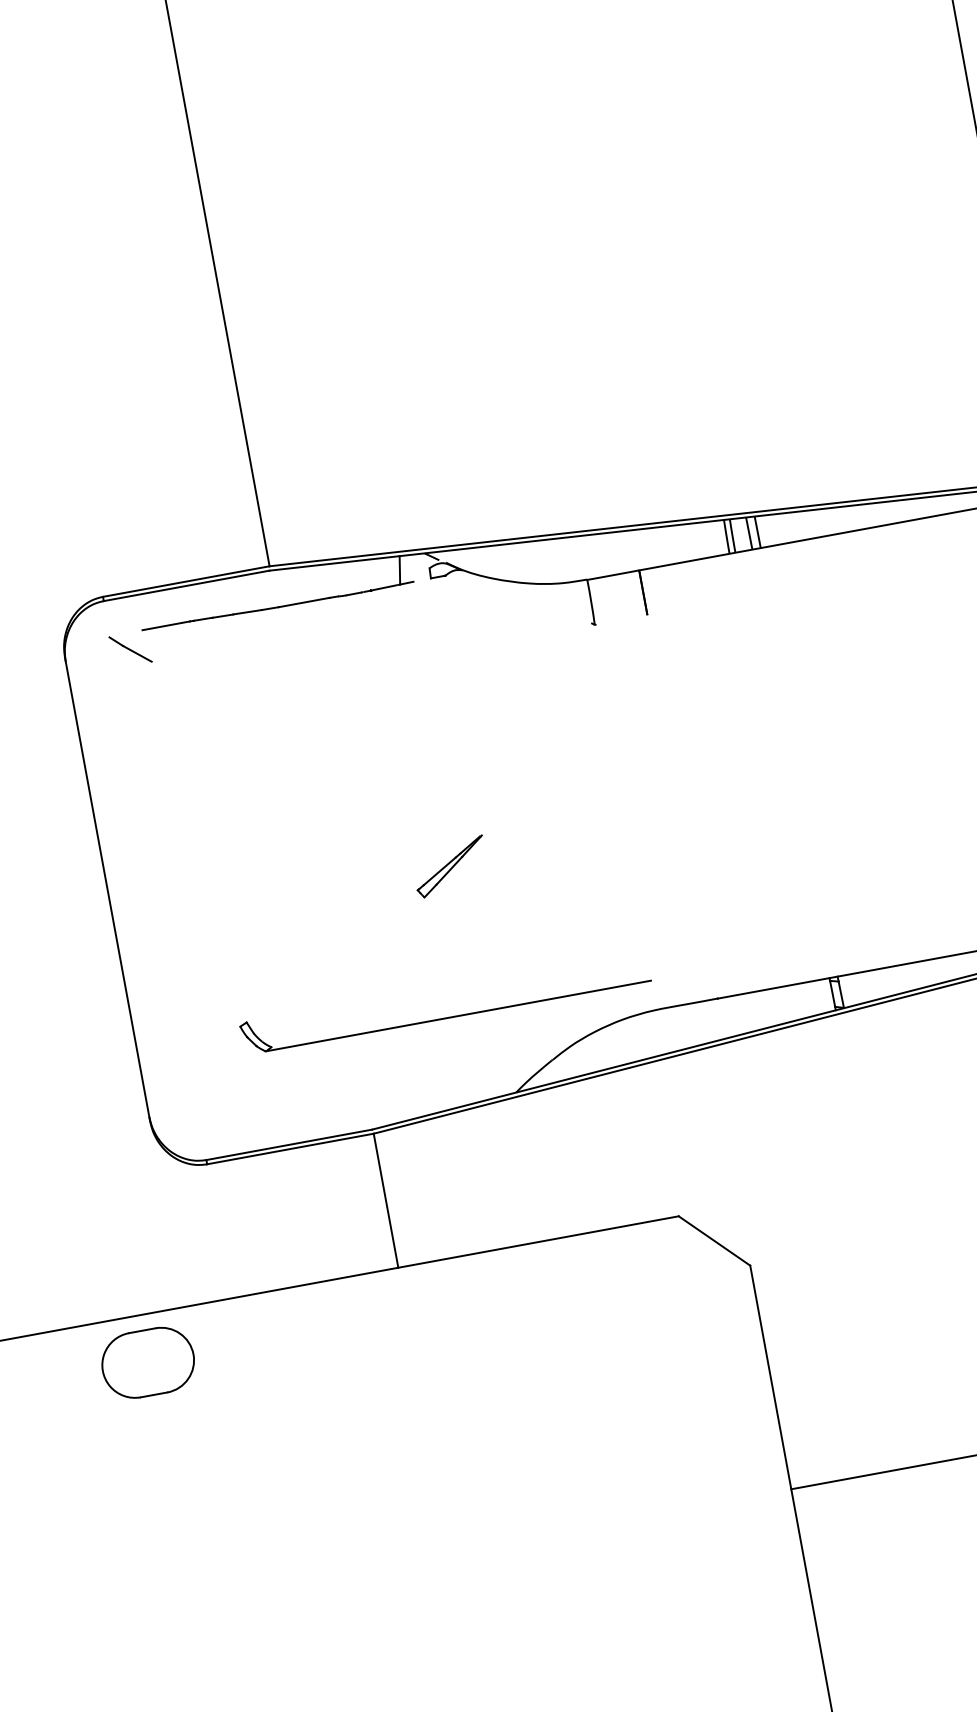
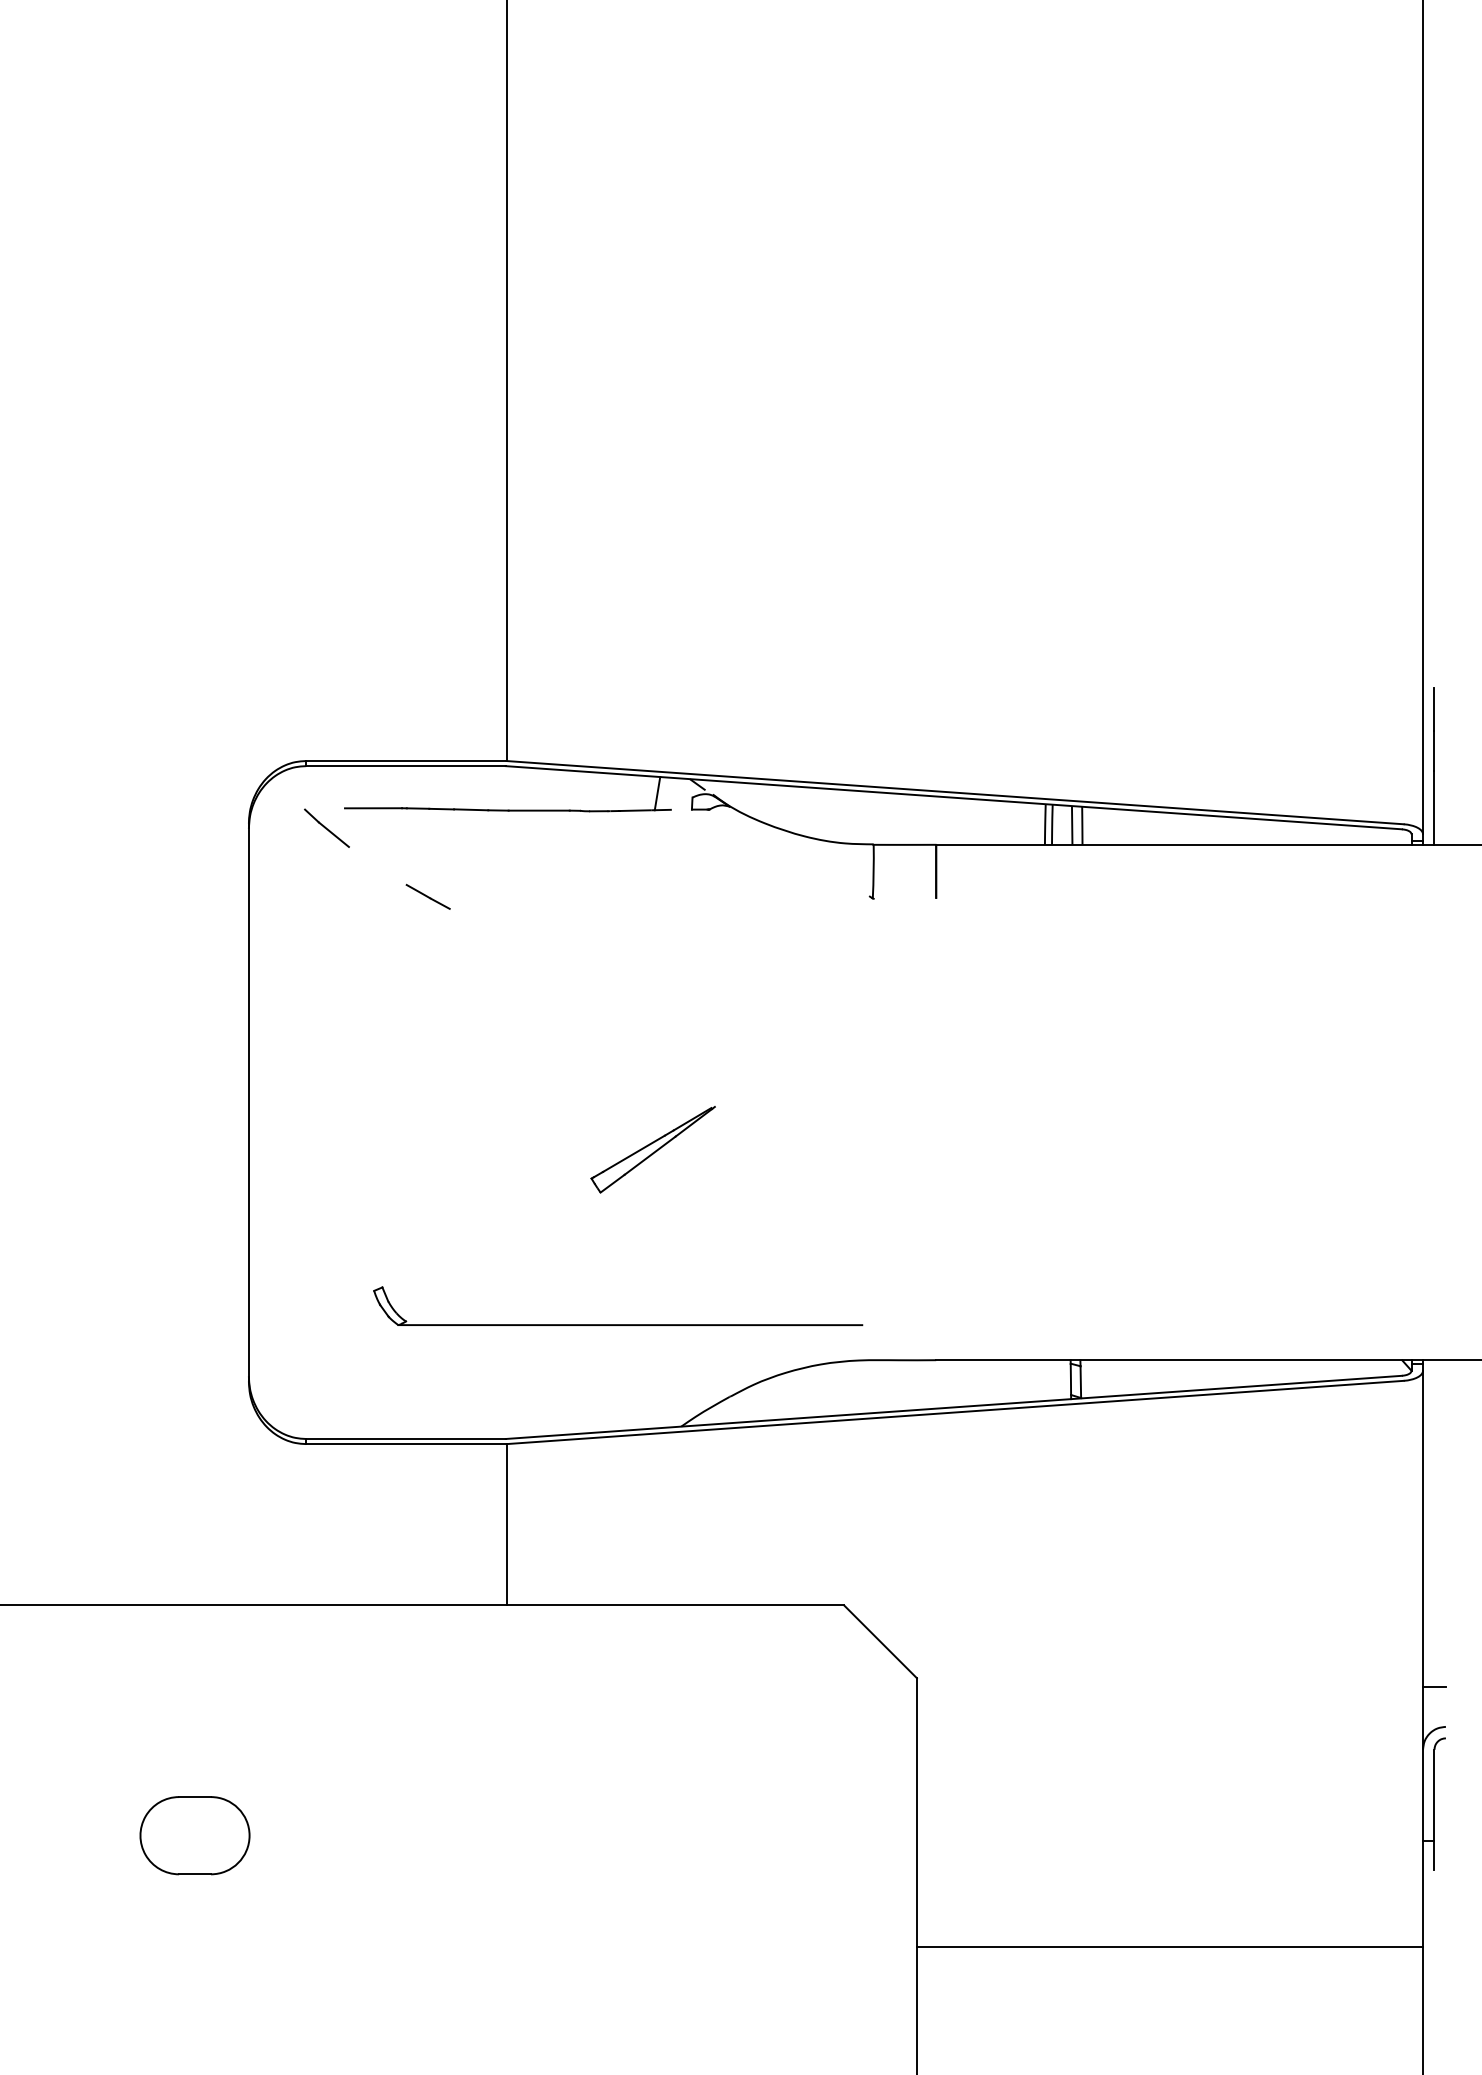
line: (224, 690) -> (427, 896), added
part: (449, 866) -> (652, 1149), size x1.43
part: (147, 1362) -> (194, 1835), moved

